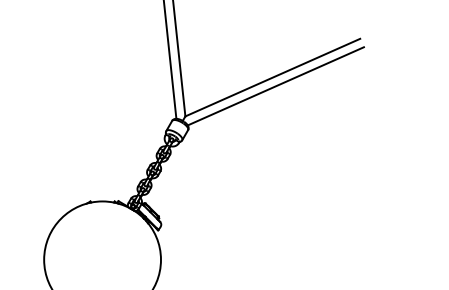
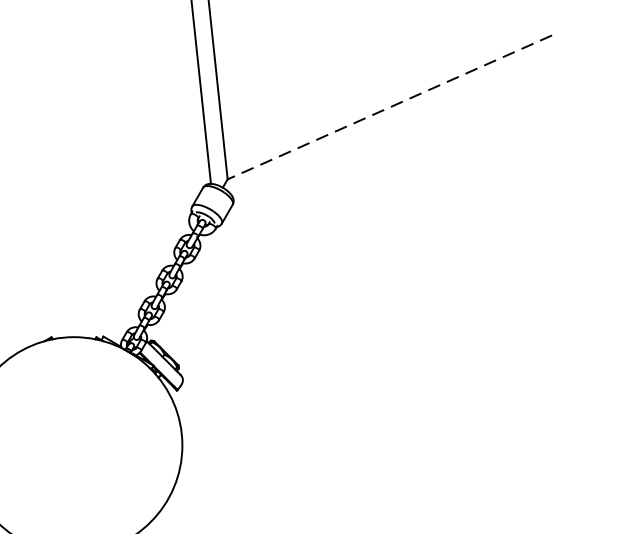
line: (272, 77) -> (389, 107), solid -> dashed
line: (275, 86) -> (394, 123), removed

